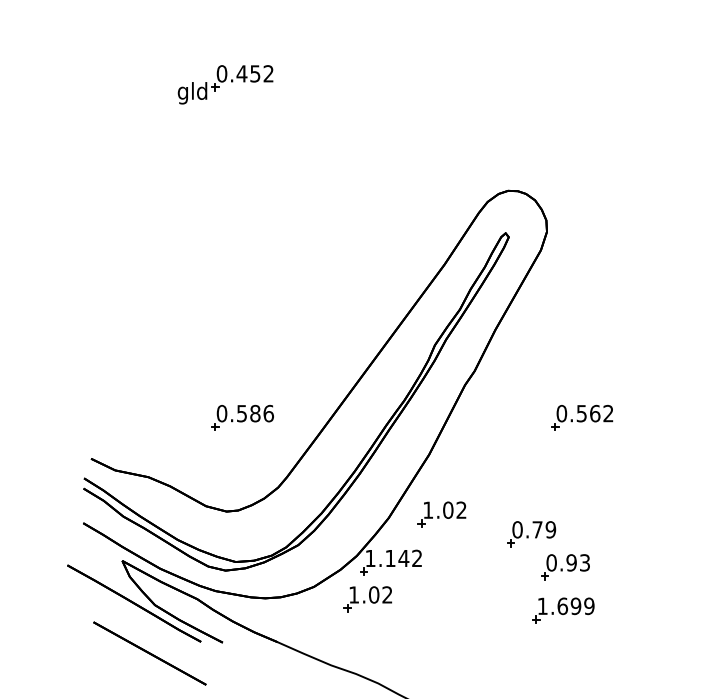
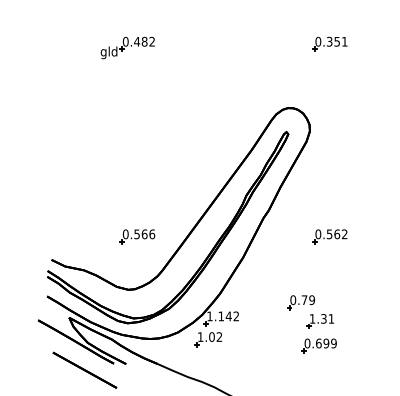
text: (255, 73) -> (144, 41), 0.452 -> 0.482
part: (581, 76) -> (329, 43), added
text: (255, 413) -> (144, 234), 0.586 -> 0.566
part: (442, 514) -> (250, 291), removed
text: (567, 562) -> (321, 318), 0.93 -> 1.31
text: (542, 606) -> (307, 343), 1.699 -> 0.699

